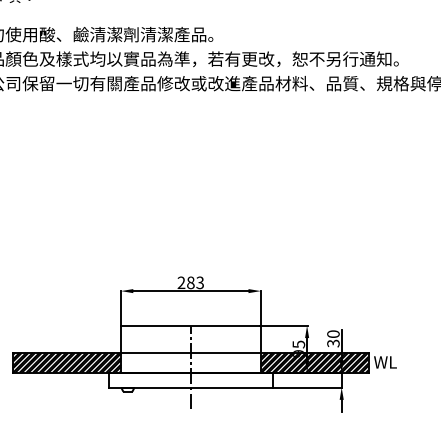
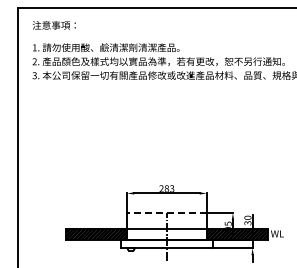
line: (190, 326) -> (166, 213), solid -> dashed

